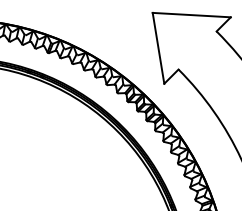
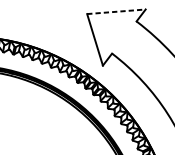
line: (192, 15) -> (117, 12), solid -> dashed

